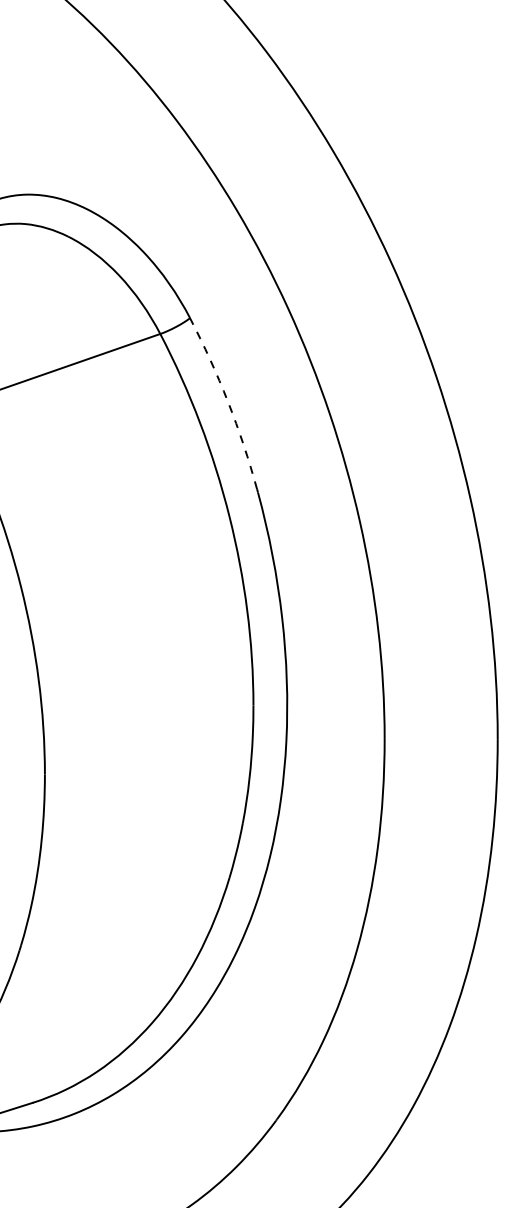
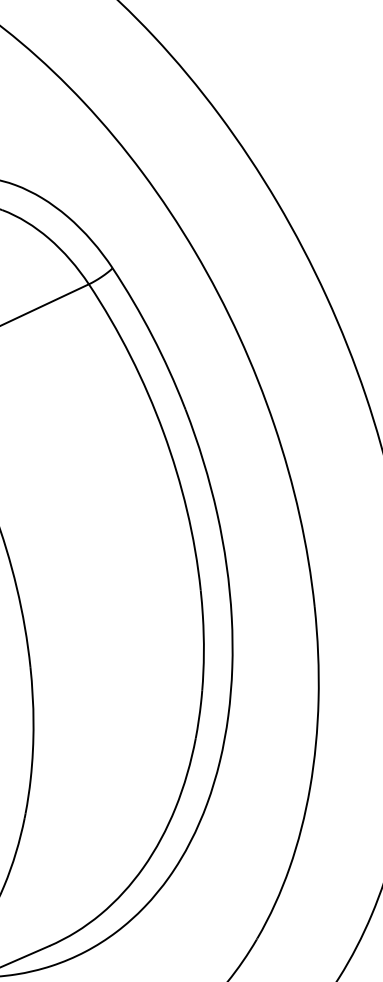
arc: (228, 401) -> (152, 335), dashed -> solid

